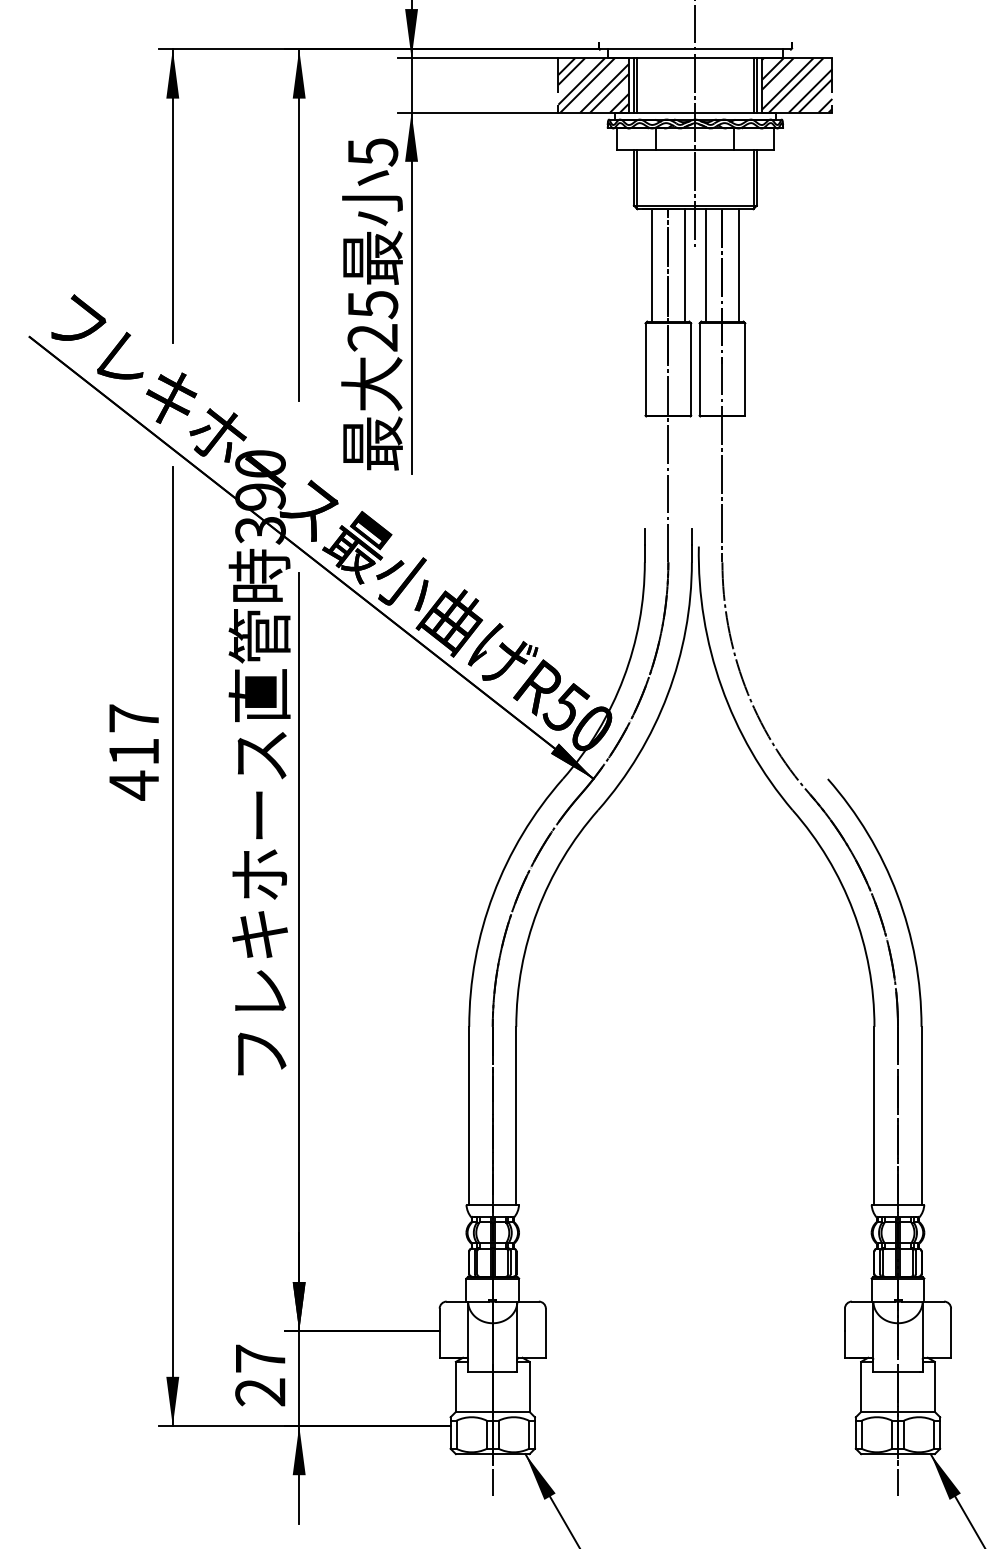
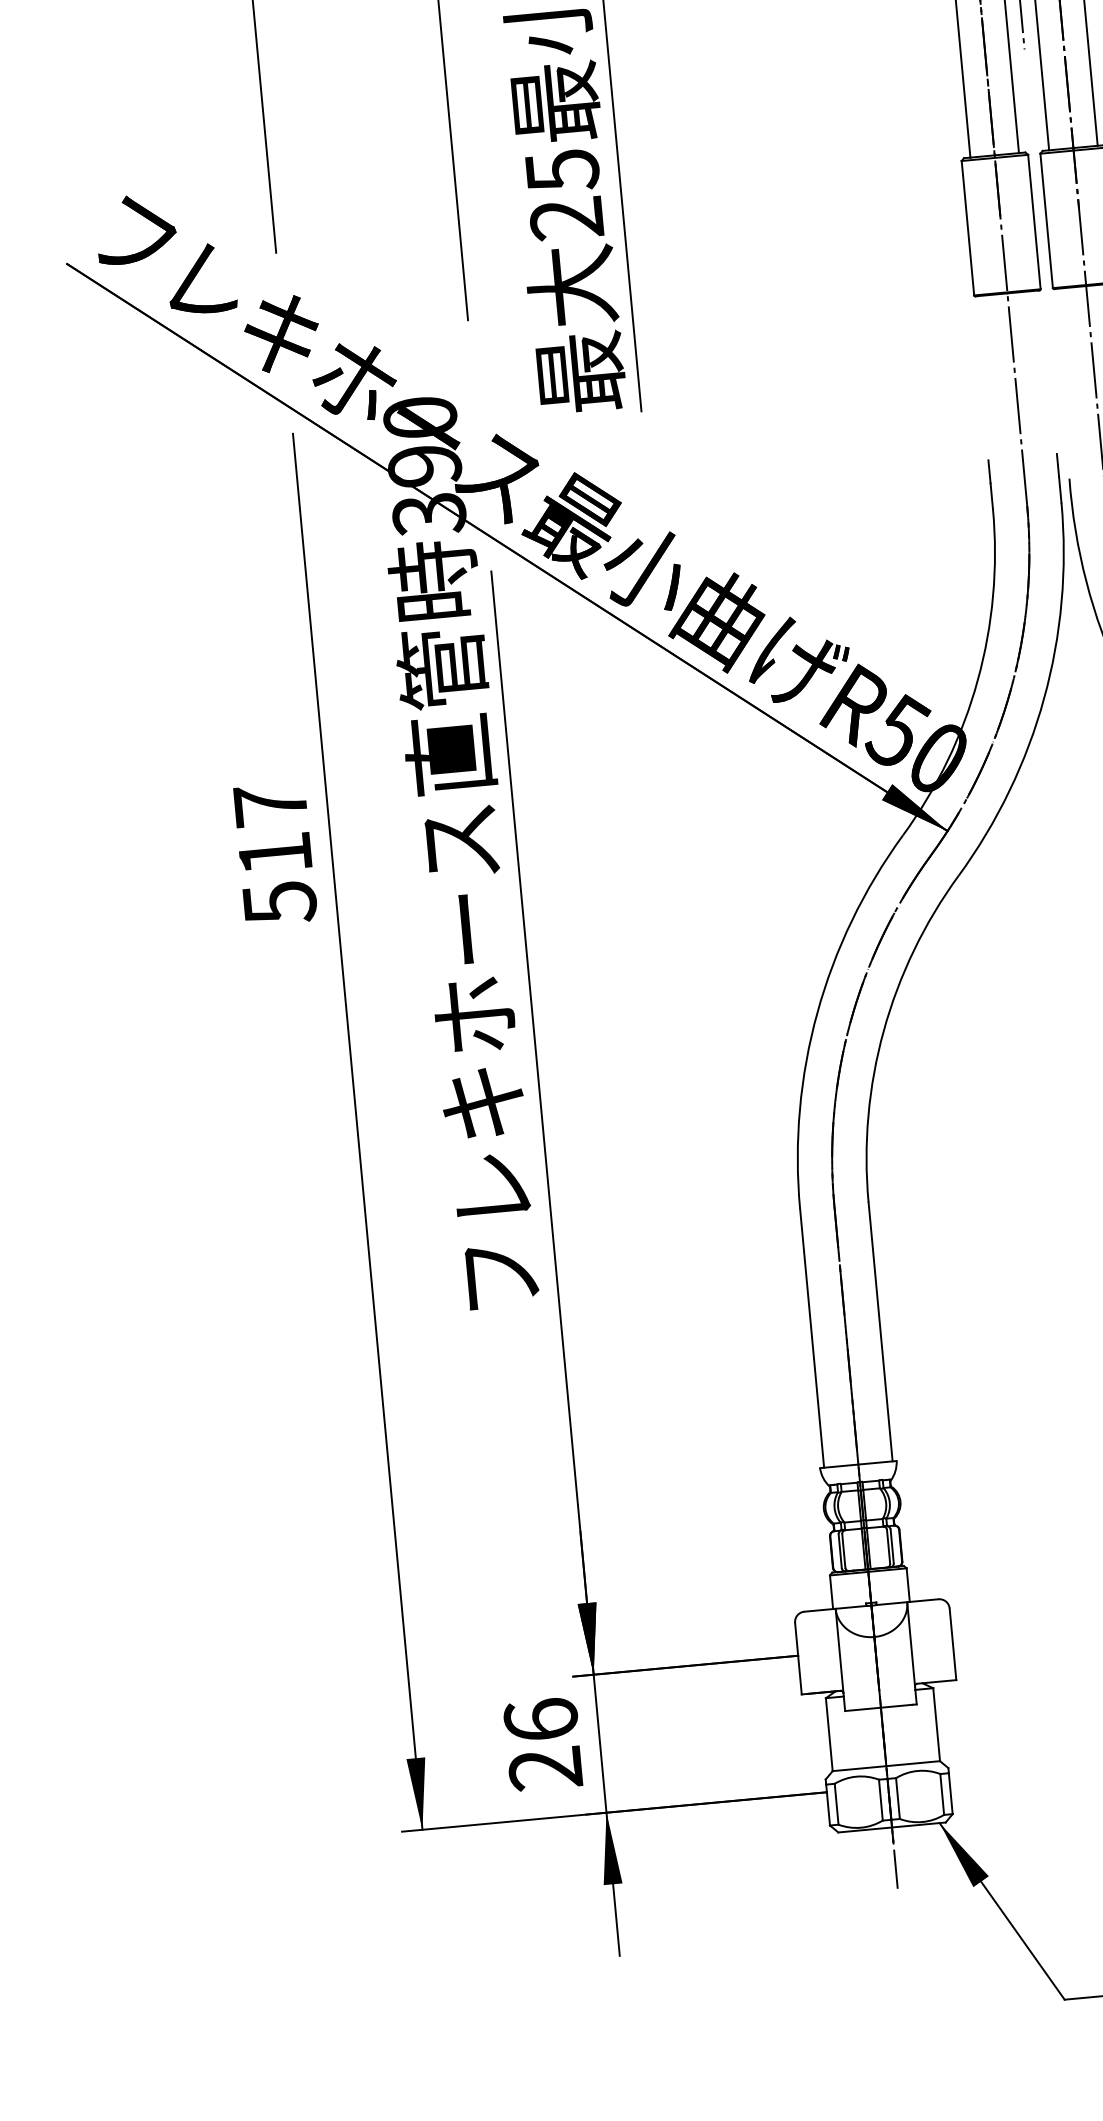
text: (134, 785) -> (280, 902), 417 -> 517
text: (260, 1358) -> (541, 1719), 27 -> 26

